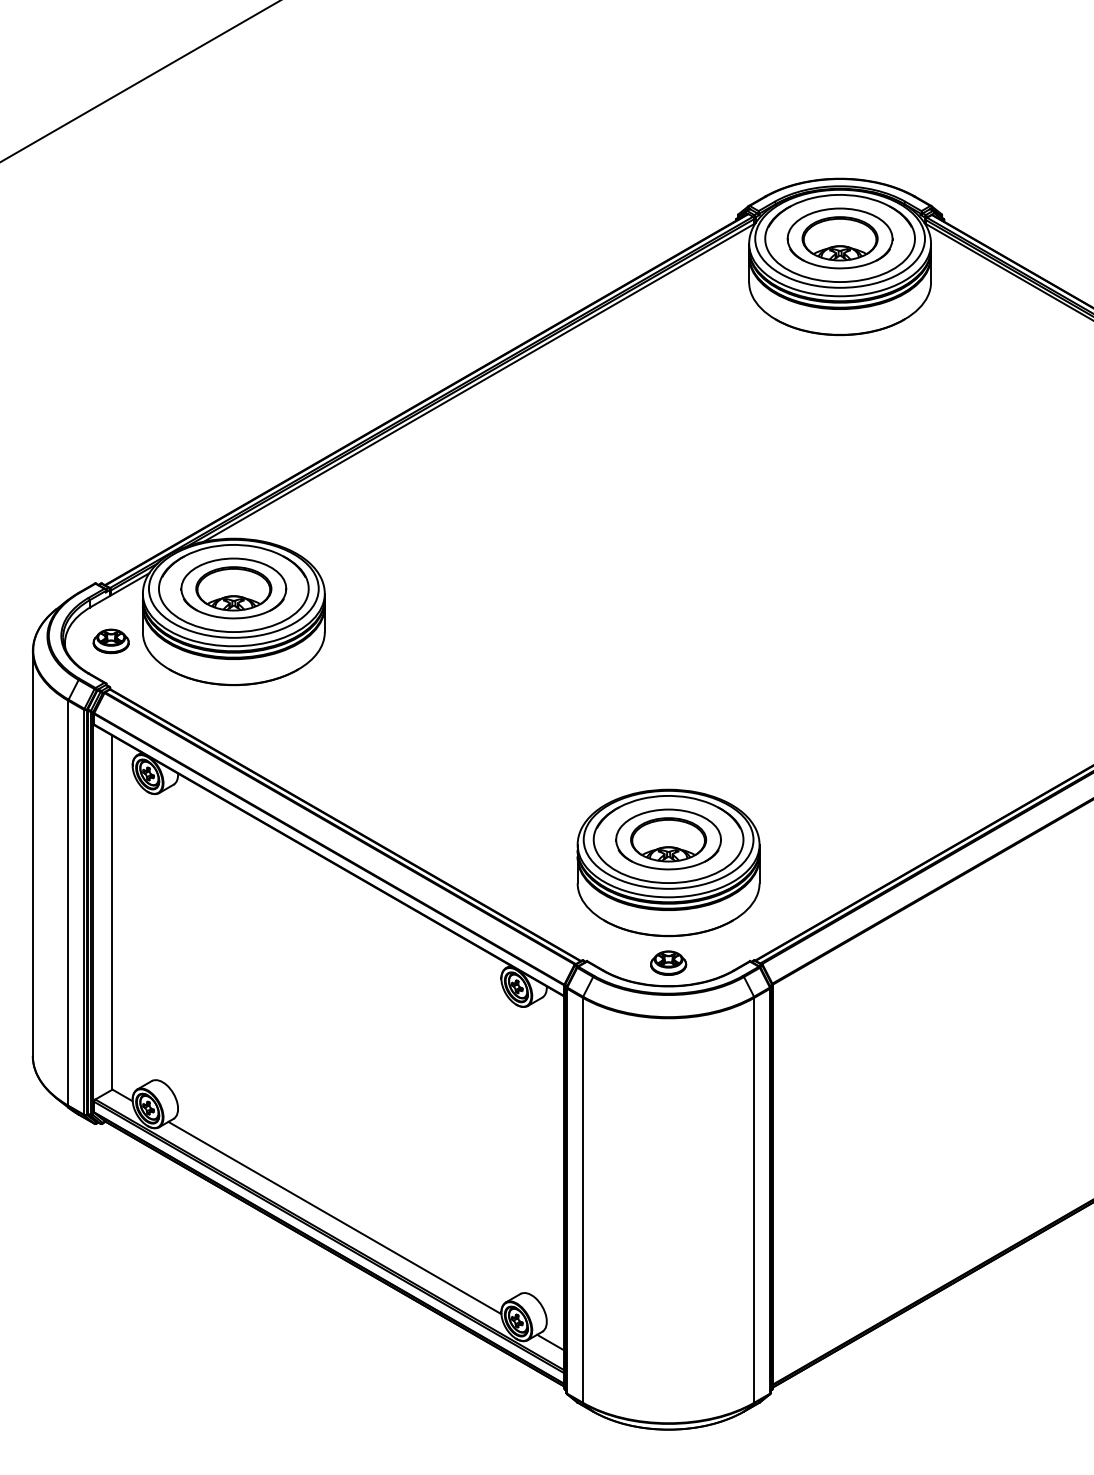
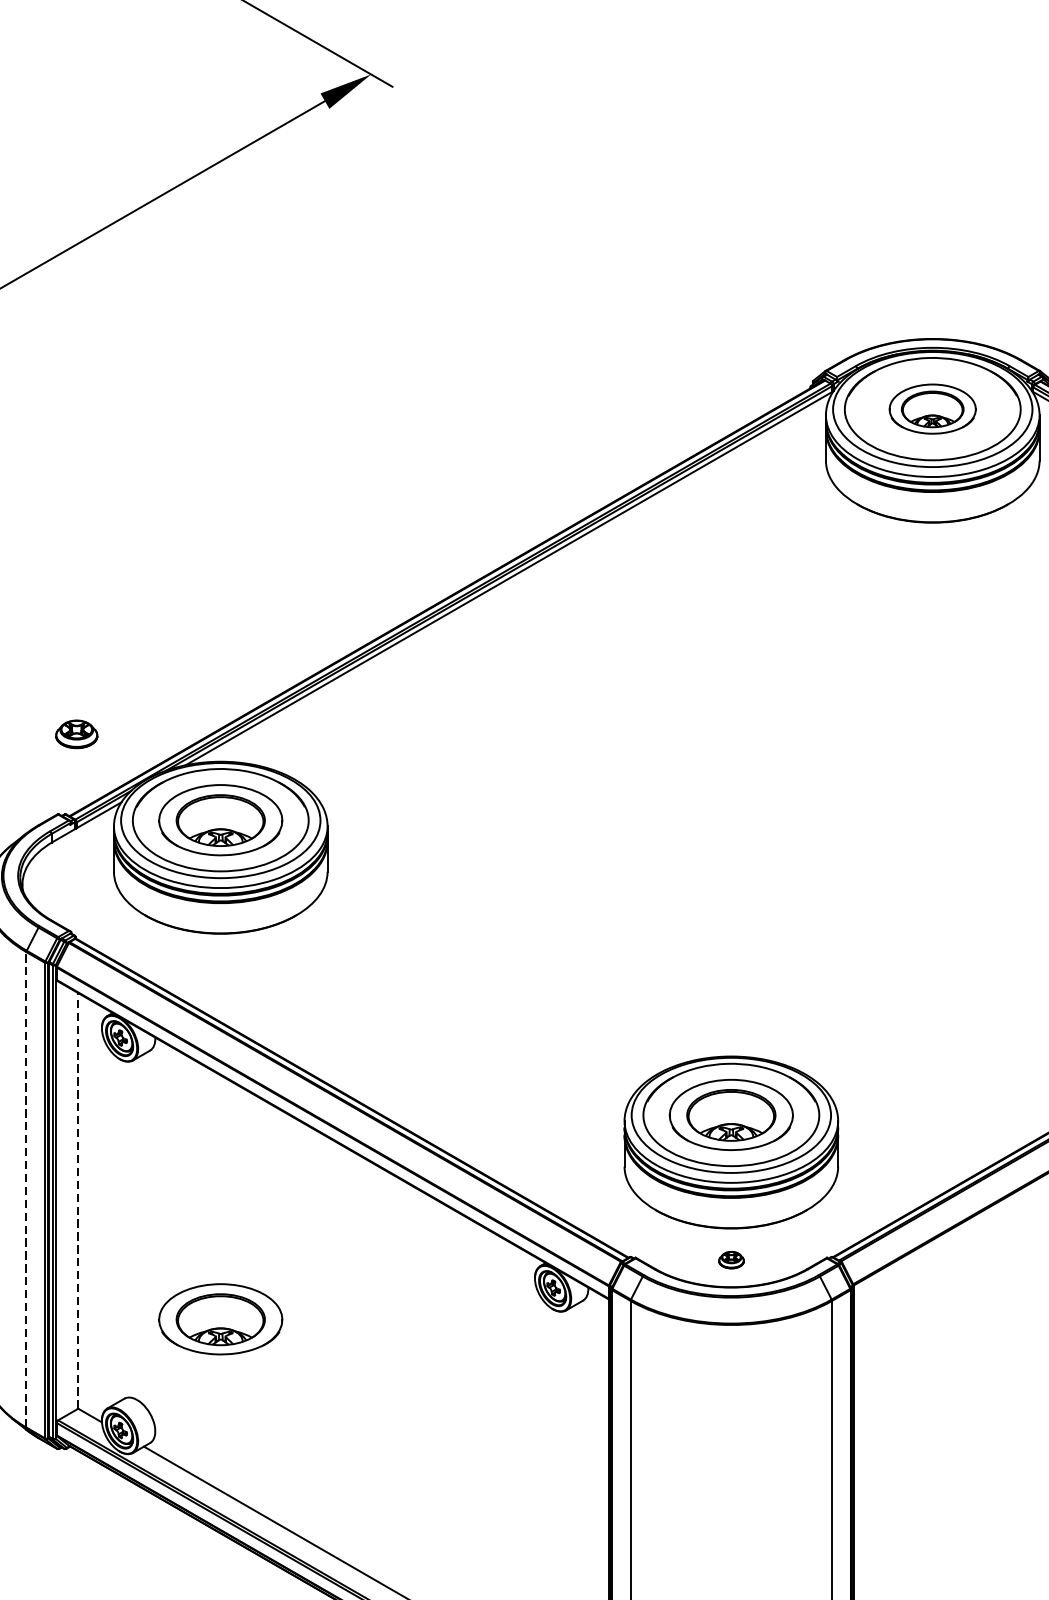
part: (839, 238) -> (932, 409), size x0.7
part: (110, 641) -> (75, 734), moved
line: (68, 902) -> (26, 1188), solid -> dashed
line: (112, 912) -> (78, 1200), solid -> dashed
part: (668, 962) -> (731, 1259), size x0.6
part: (233, 1013) -> (220, 1319), added

